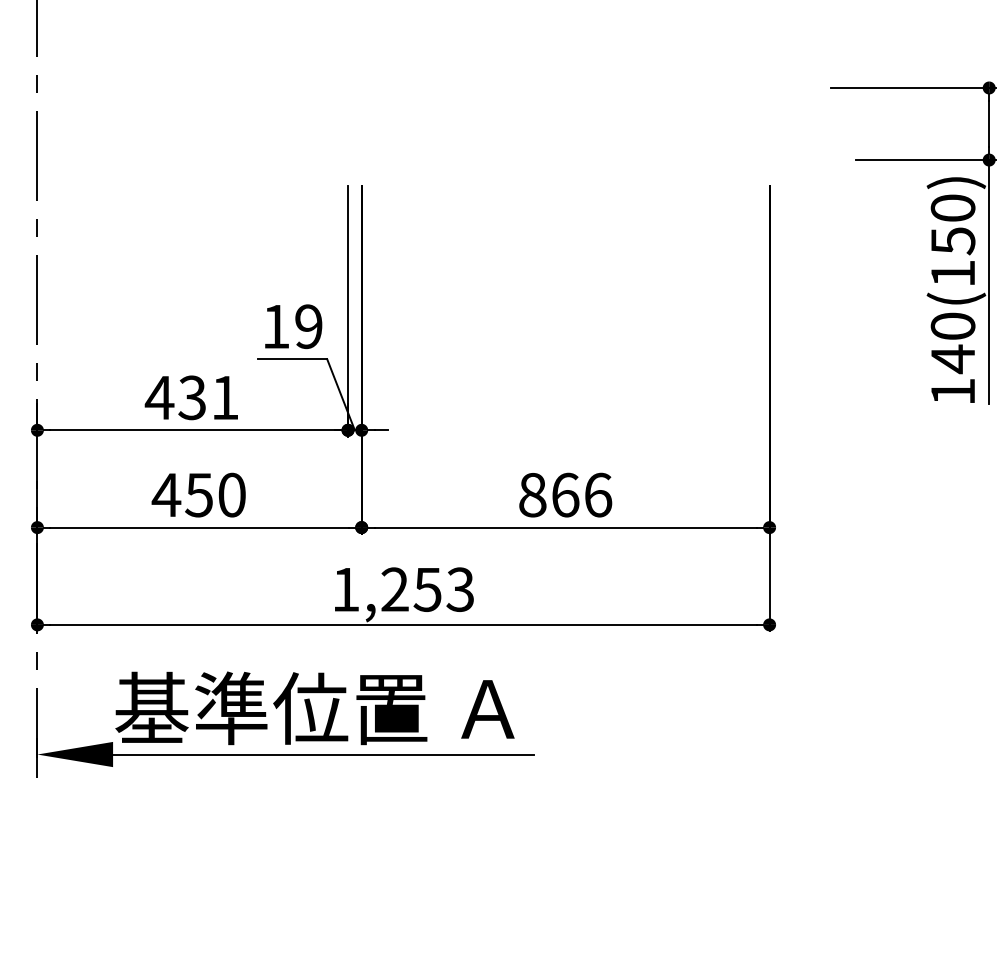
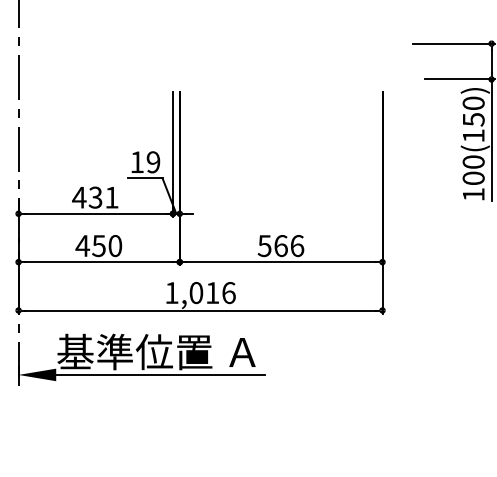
text: (952, 359) -> (473, 178), 140(150) -> 100(150)
text: (532, 494) -> (264, 245), 866 -> 566
text: (427, 590) -> (212, 293), 1,253 -> 1,016

